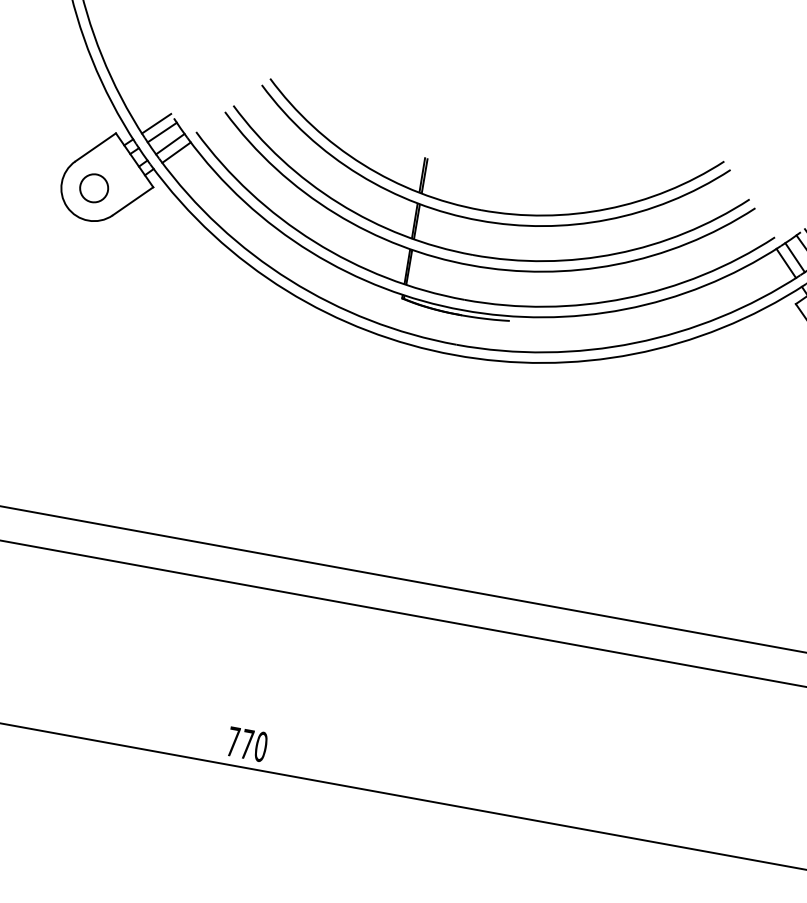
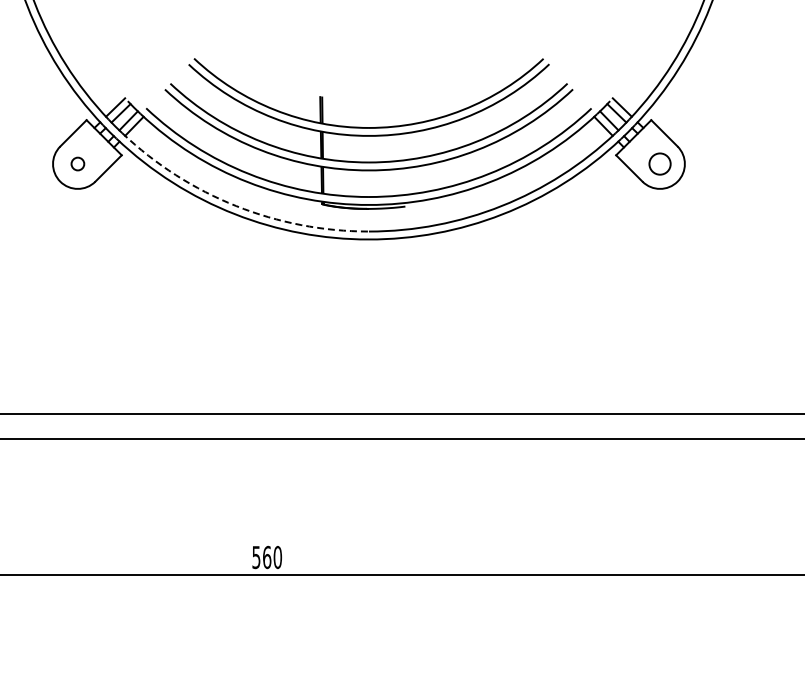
circle: (93, 187) -> (77, 163), size x0.6
arc: (290, 280) -> (236, 206), solid -> dashed
text: (239, 743) -> (261, 557), 770 -> 560

